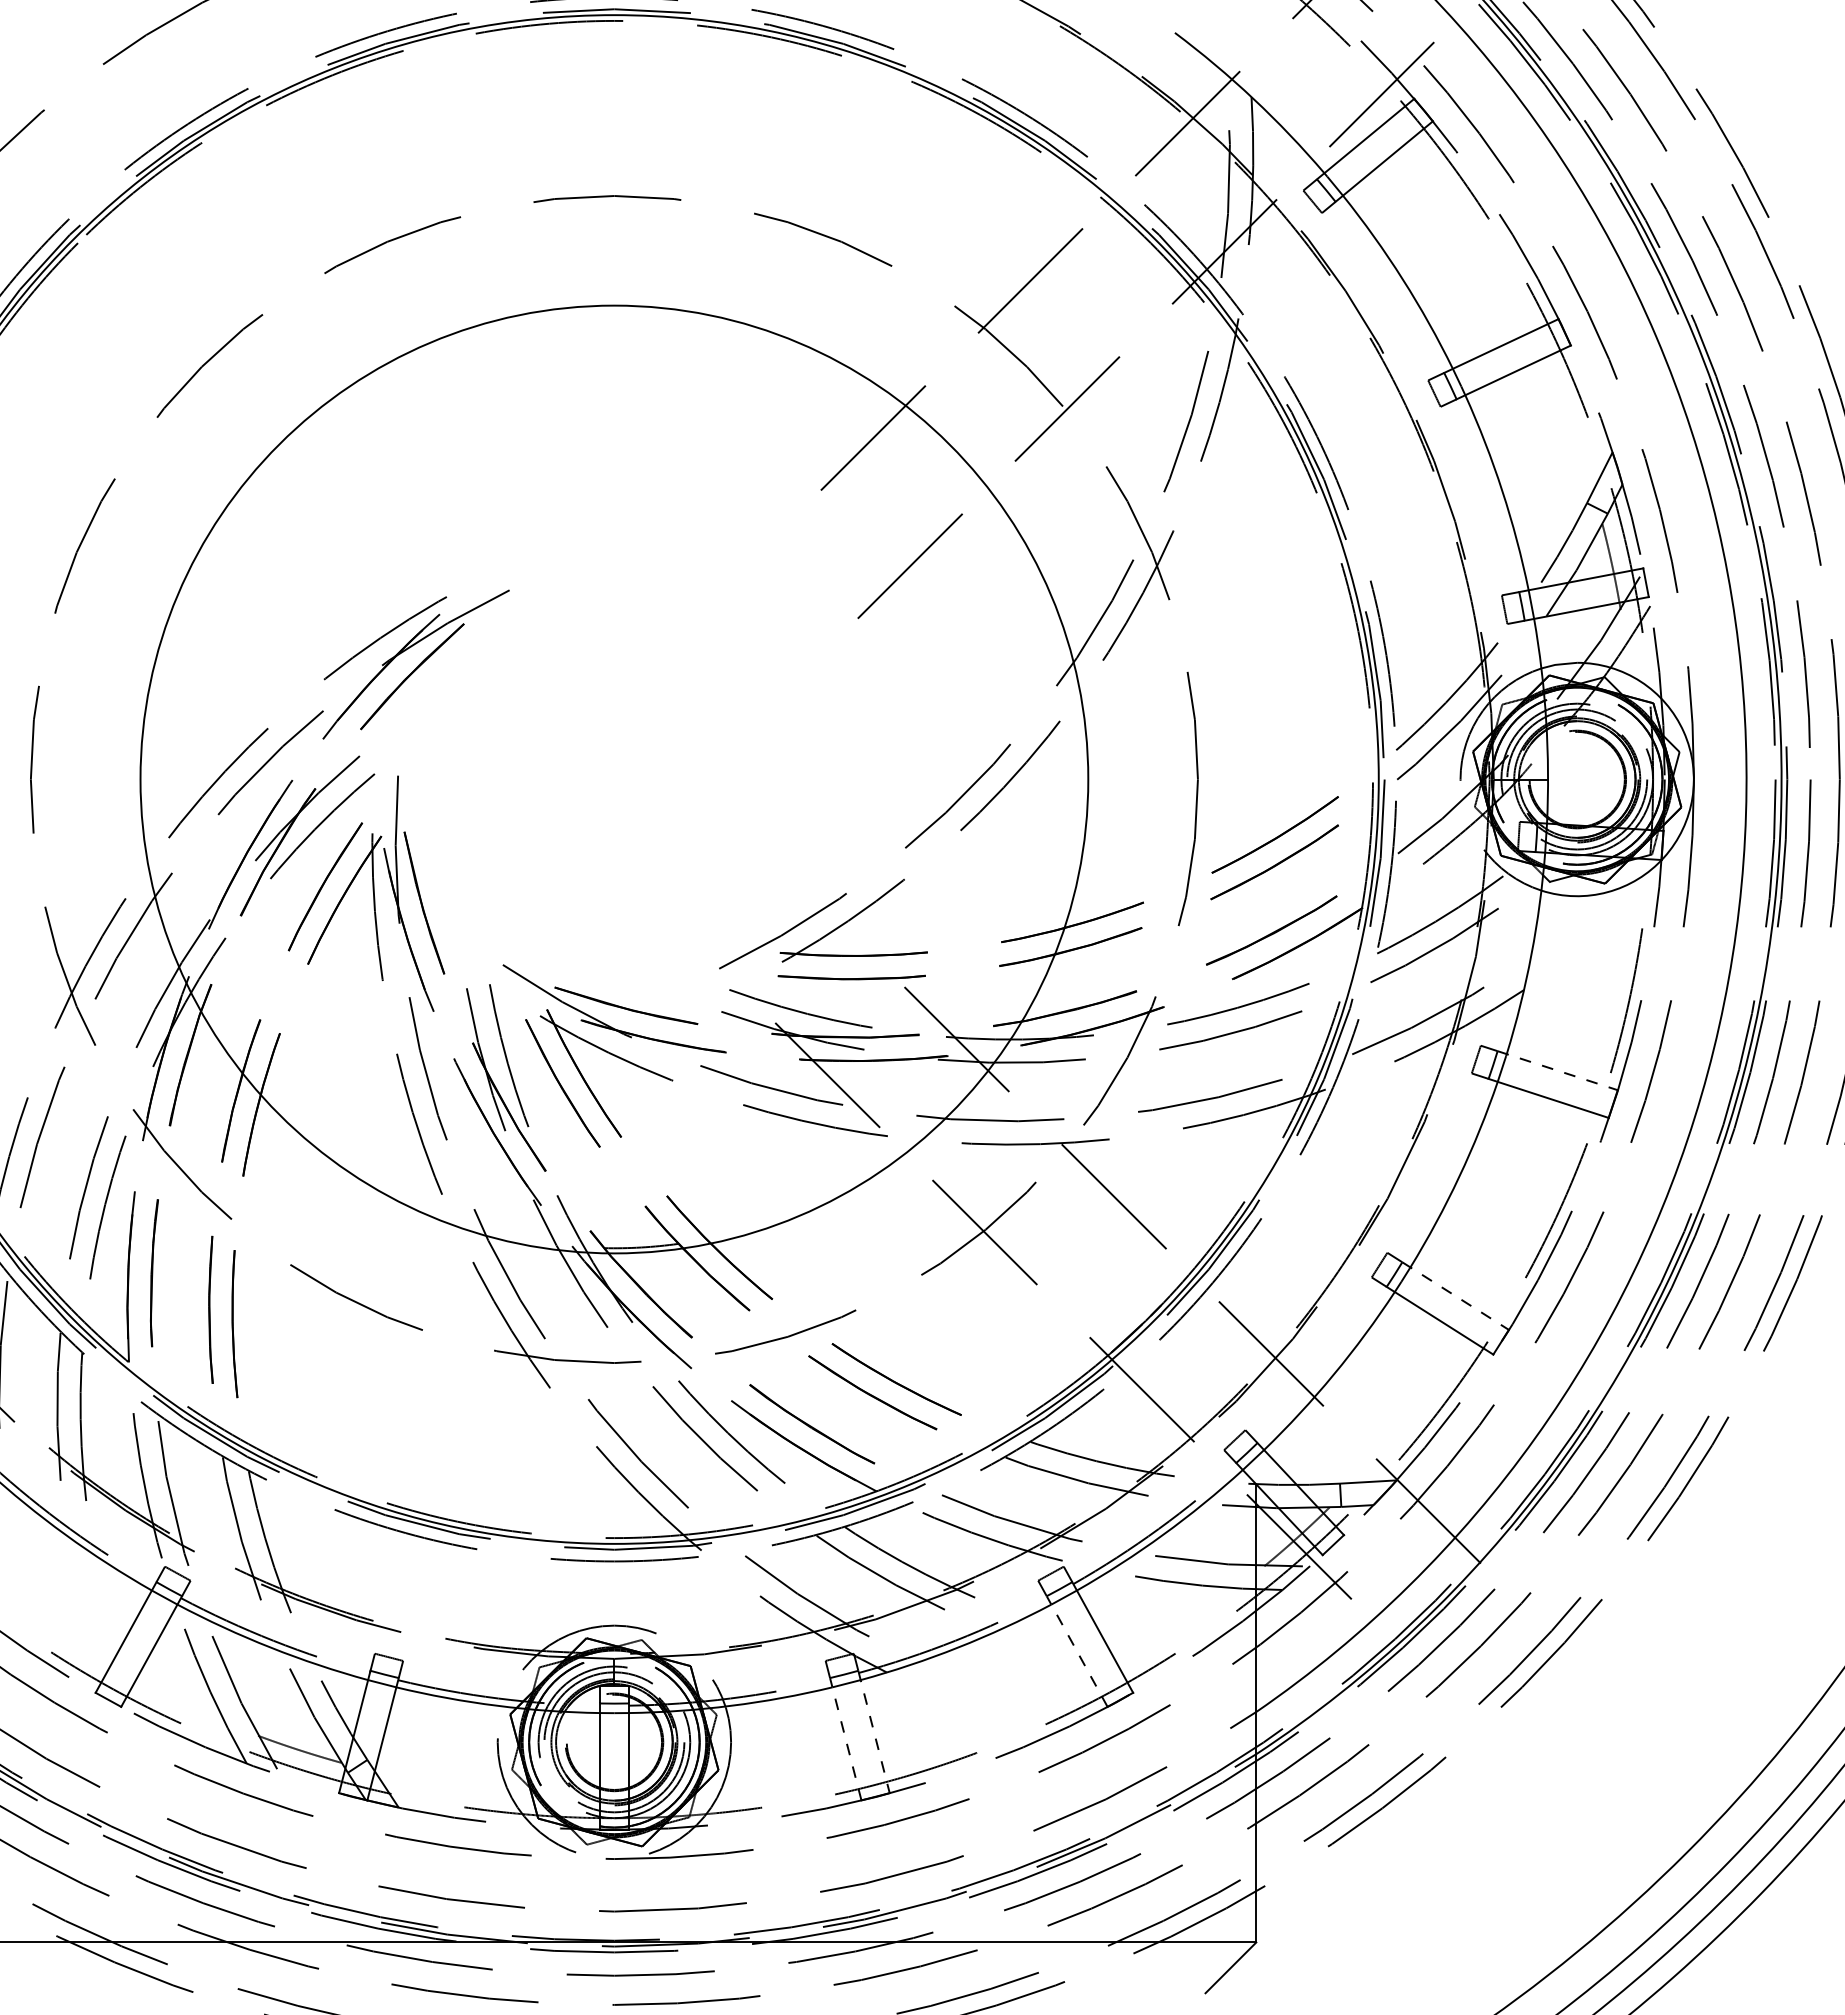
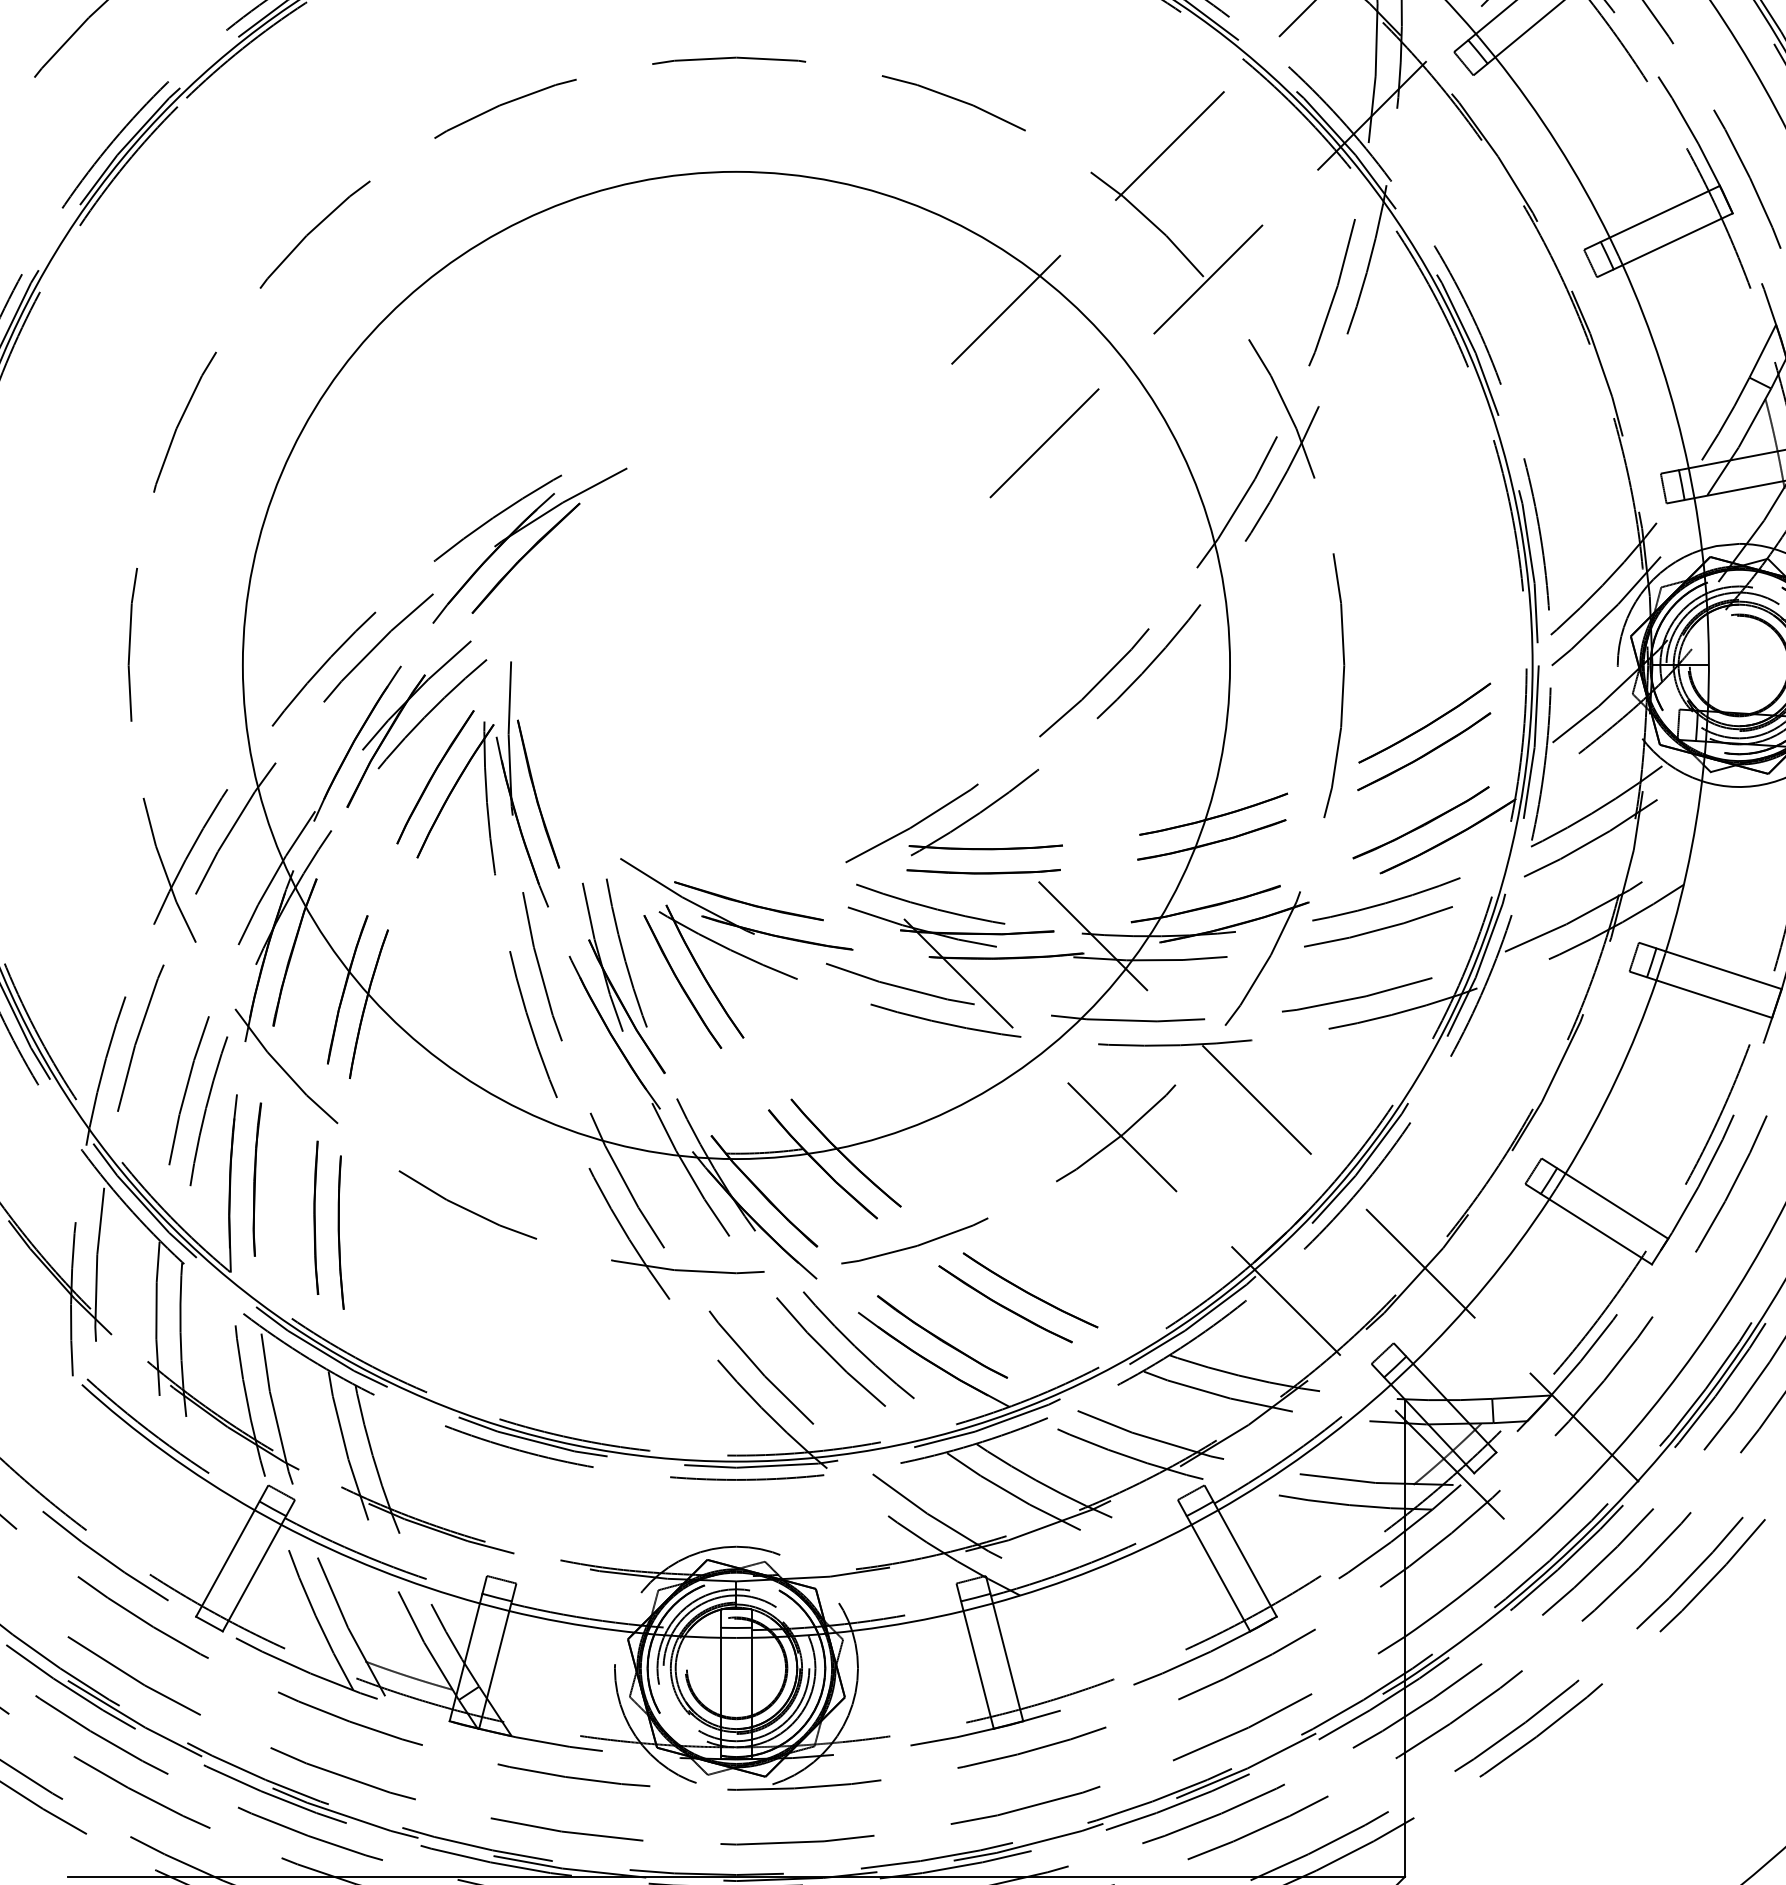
line: (1558, 1070) -> (1719, 968), dashed -> solid
line: (1456, 1296) -> (1613, 1203), dashed -> solid
line: (1076, 1651) -> (1217, 1573), dashed -> solid
line: (874, 1732) -> (1007, 1658), dashed -> solid
line: (845, 1738) -> (977, 1664), dashed -> solid

